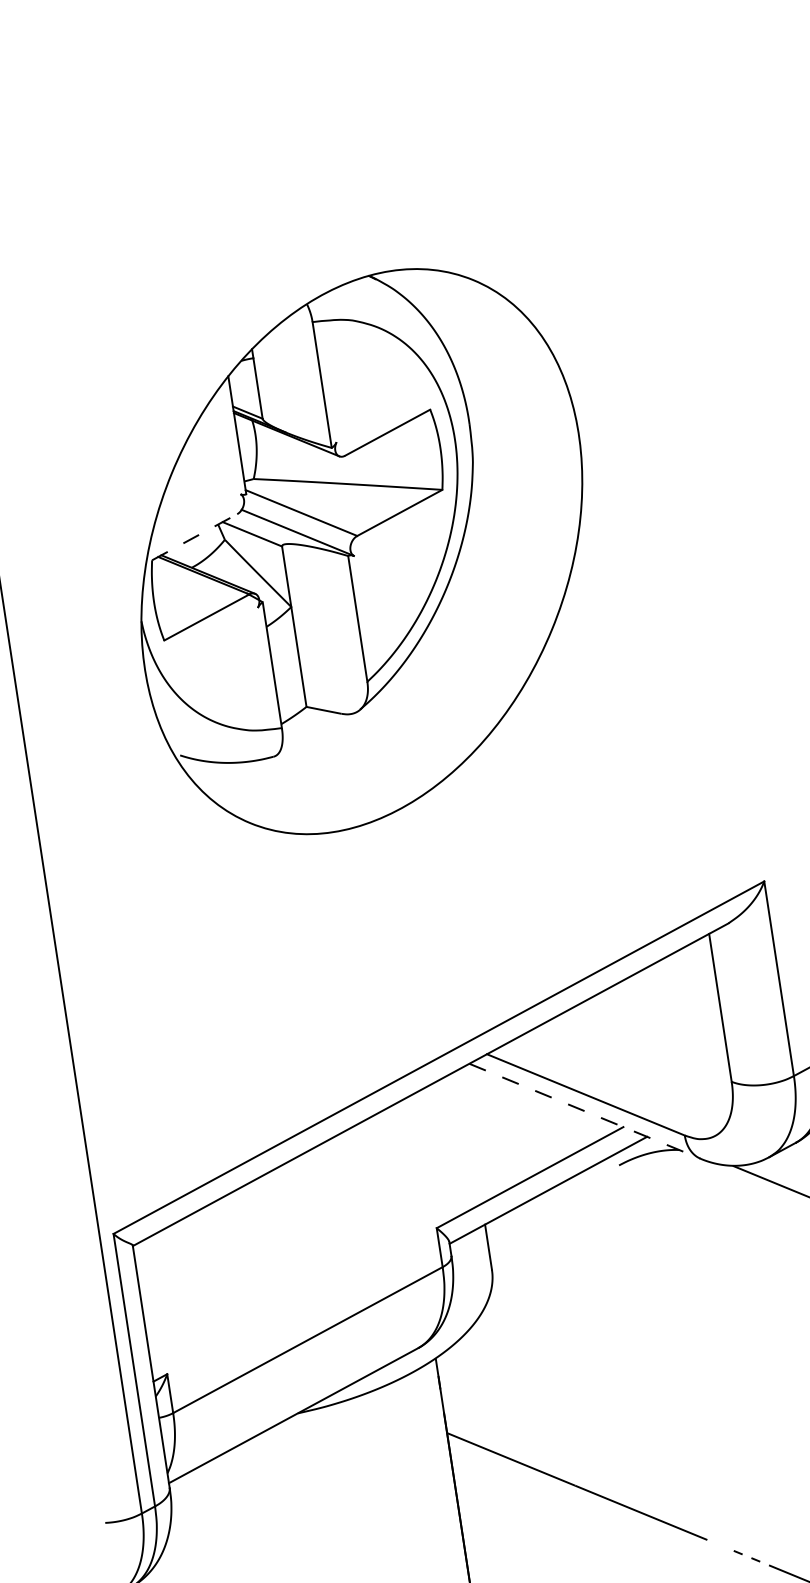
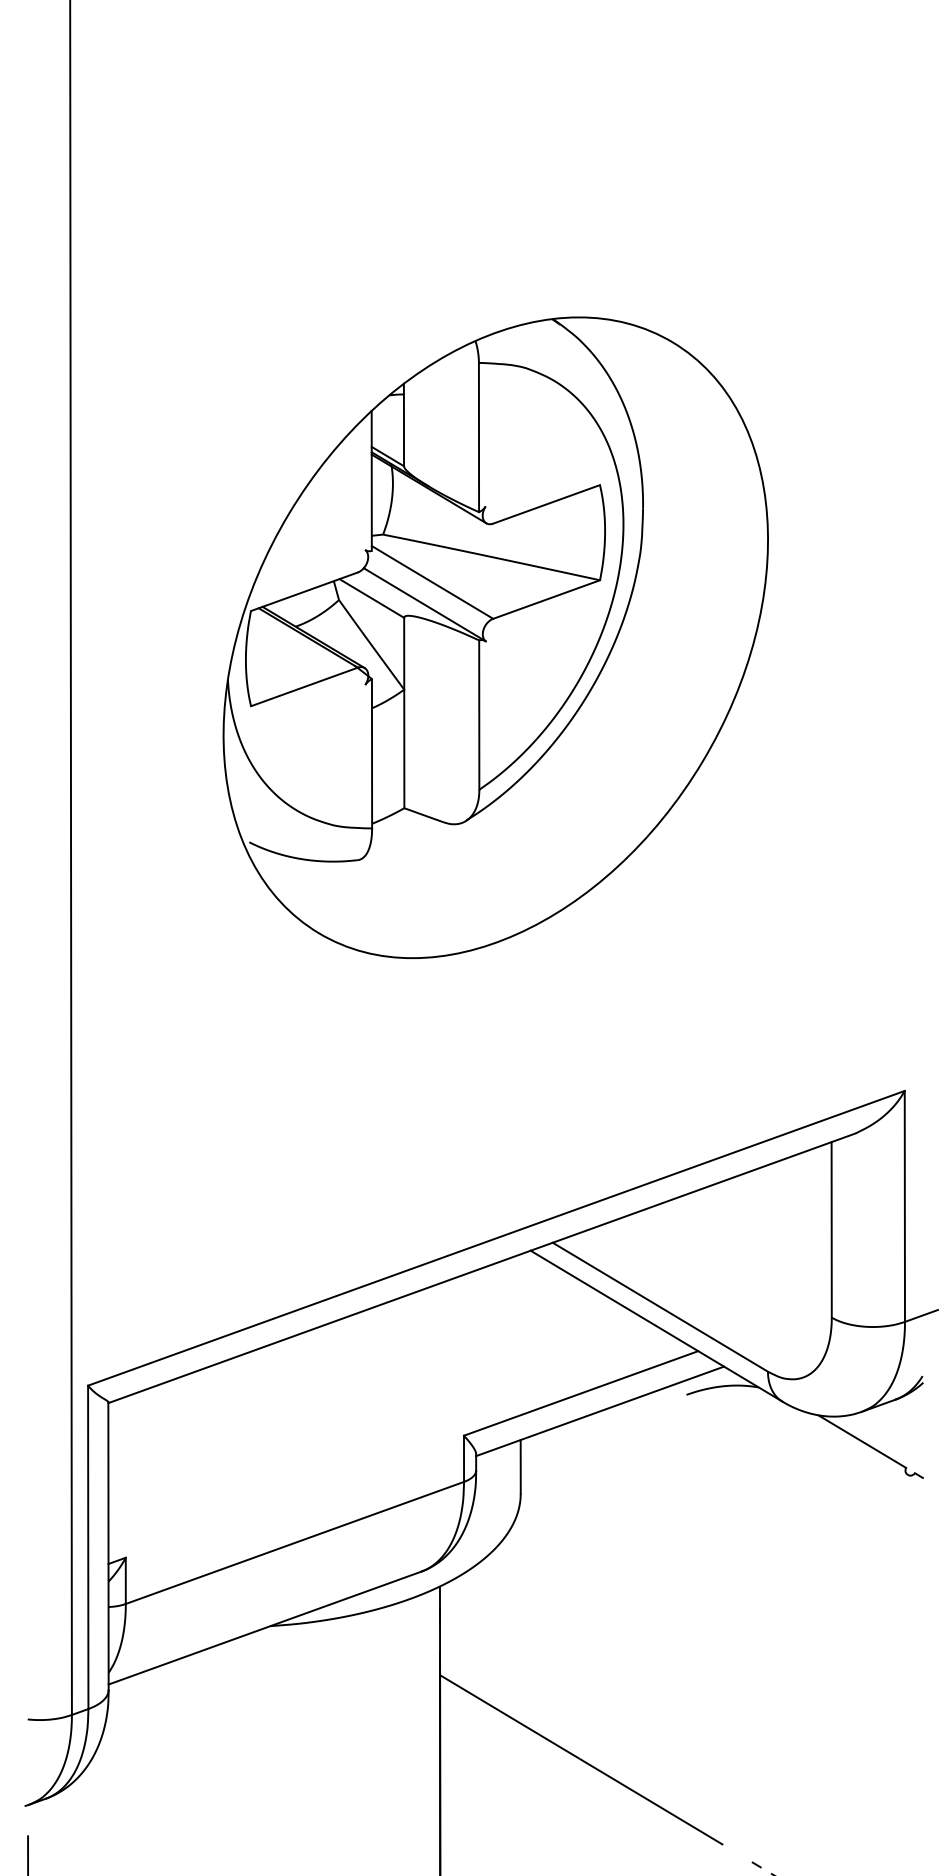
line: (194, 537) -> (304, 591), dashed -> solid
line: (585, 1111) -> (656, 1326), dashed -> solid

